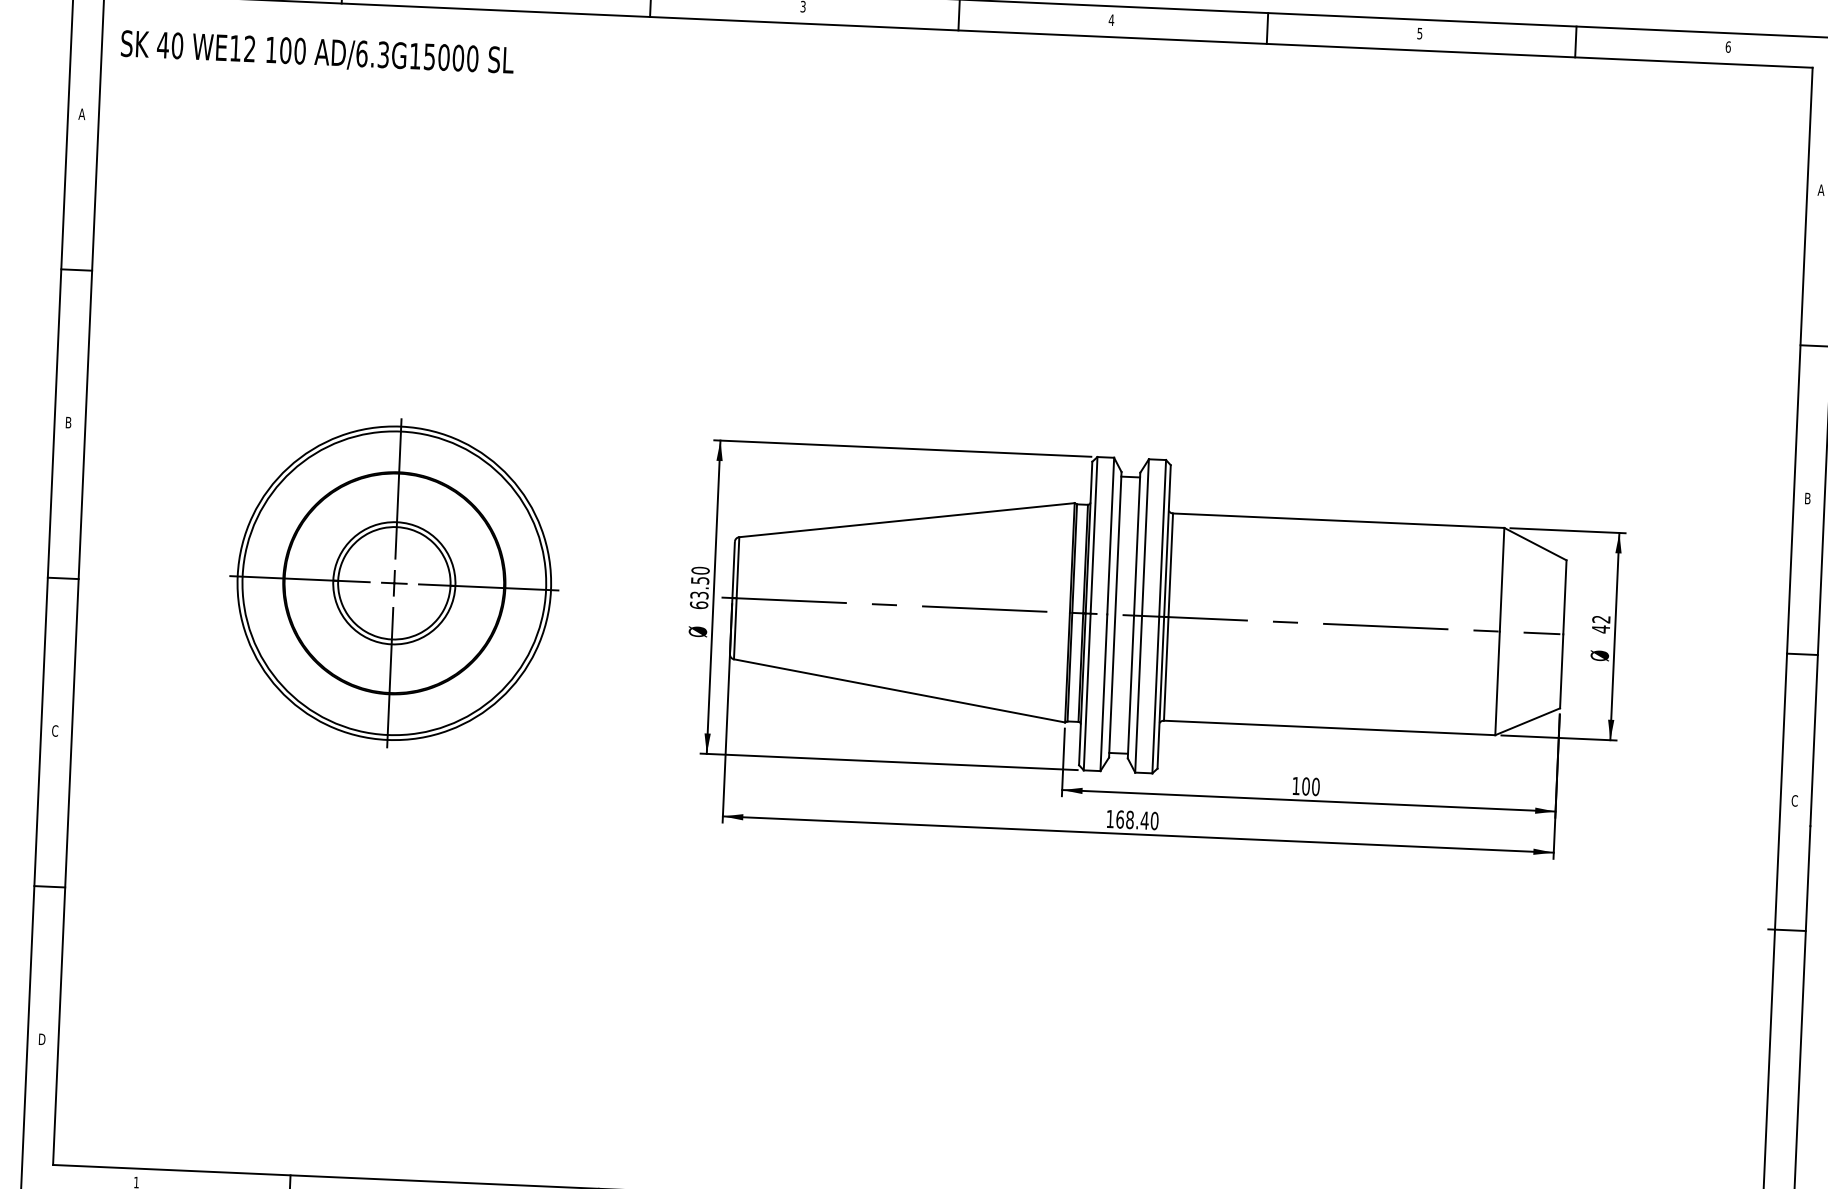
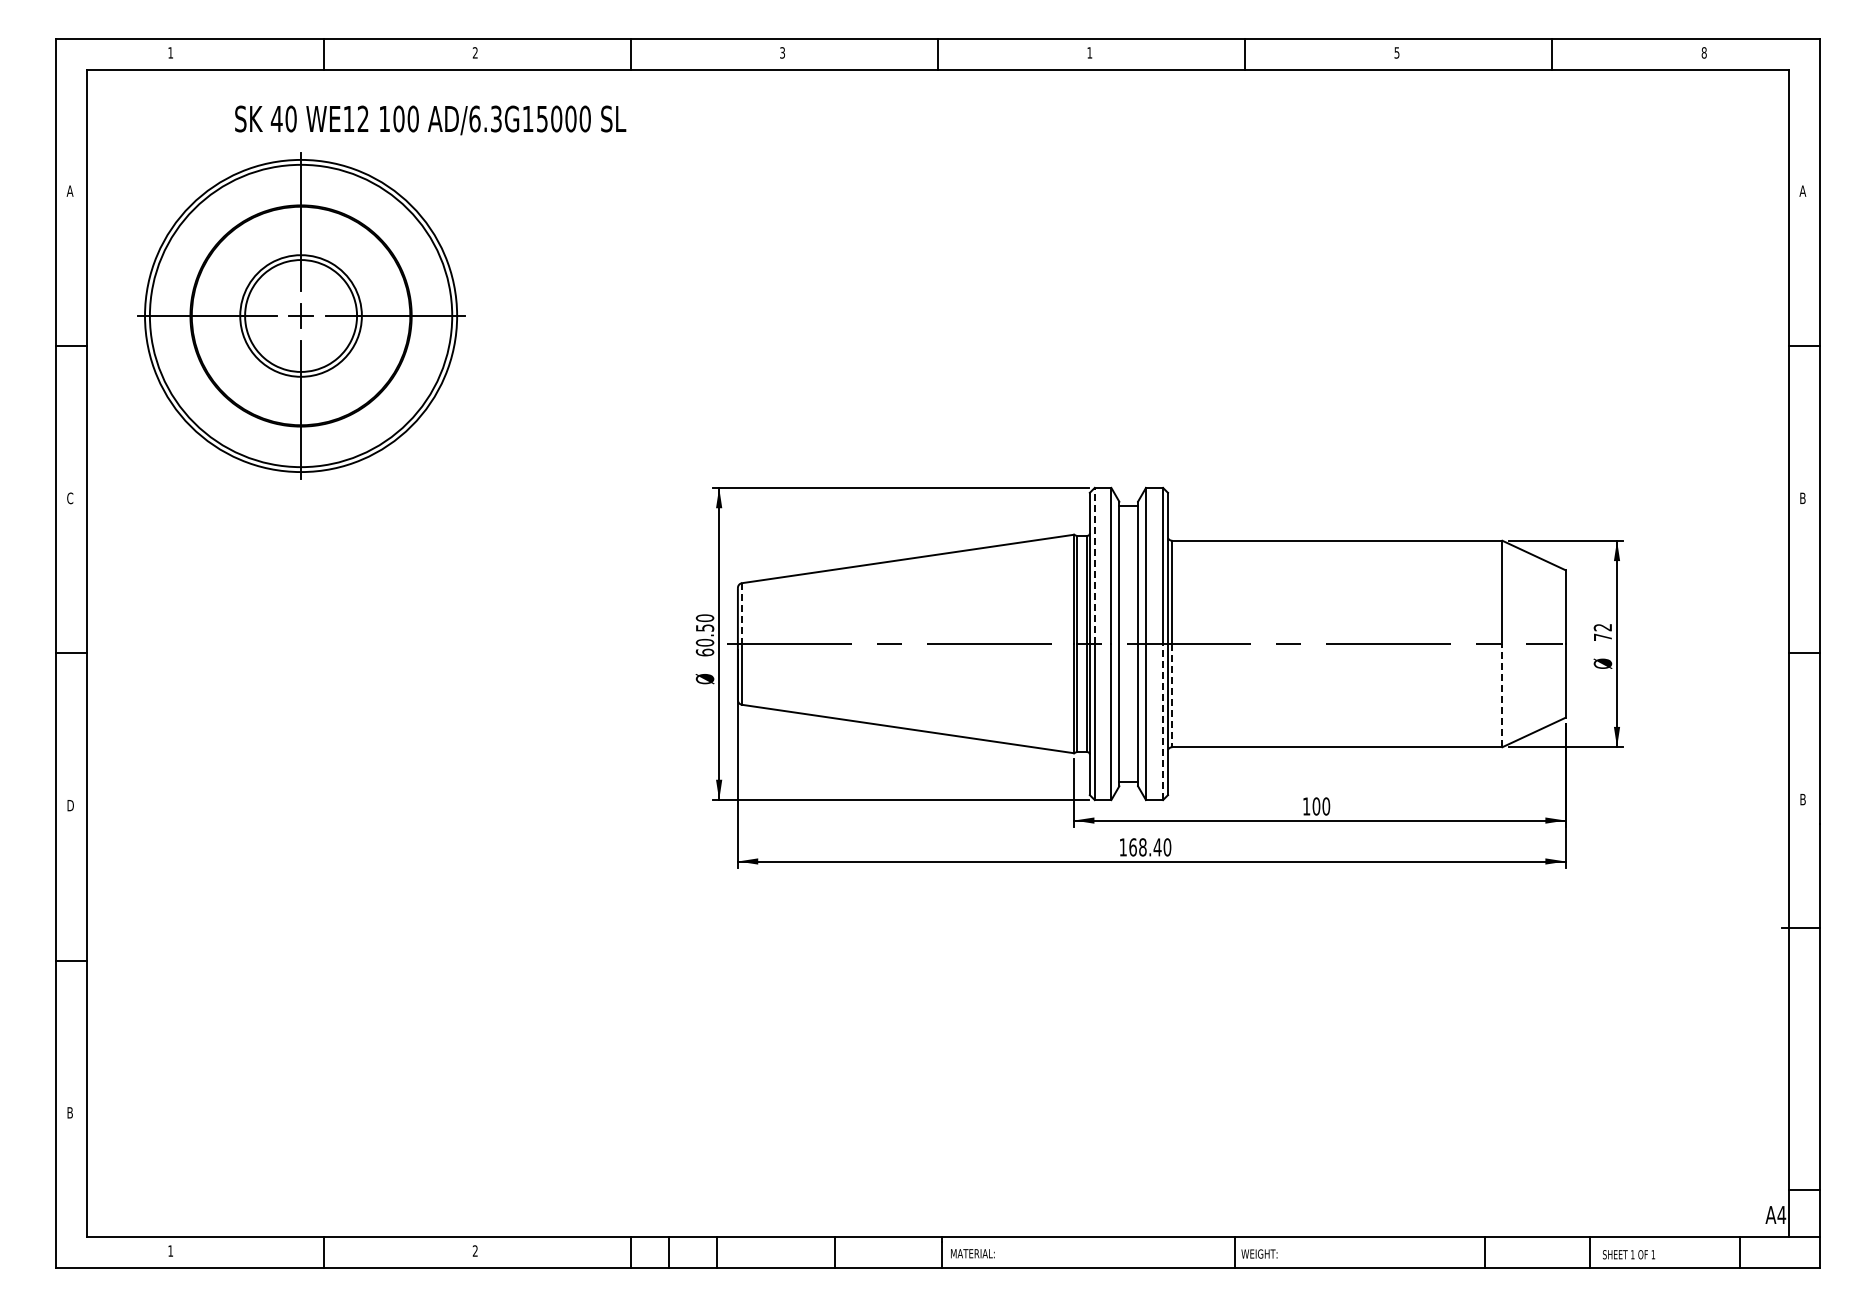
text: (1111, 19) -> (1089, 52), 4 -> 1
text: (1727, 46) -> (1703, 52), 6 -> 8
text: (317, 53) -> (430, 120), moved
text: (68, 422) -> (70, 498), B -> C
line: (1093, 534) -> (1094, 565), solid -> dashed
line: (738, 568) -> (742, 614), solid -> dashed
part: (394, 582) -> (301, 315), moved
text: (699, 595) -> (705, 642), 63.50 -> 60.50
text: (1600, 629) -> (1602, 637), 42 -> 72
line: (1166, 668) -> (1172, 695), solid -> dashed
line: (1497, 683) -> (1502, 695), solid -> dashed
line: (1156, 694) -> (1163, 721), solid -> dashed
text: (55, 730) -> (70, 805), C -> D
text: (1795, 800) -> (1803, 799), C -> B
text: (41, 1040) -> (70, 1113), D -> B

